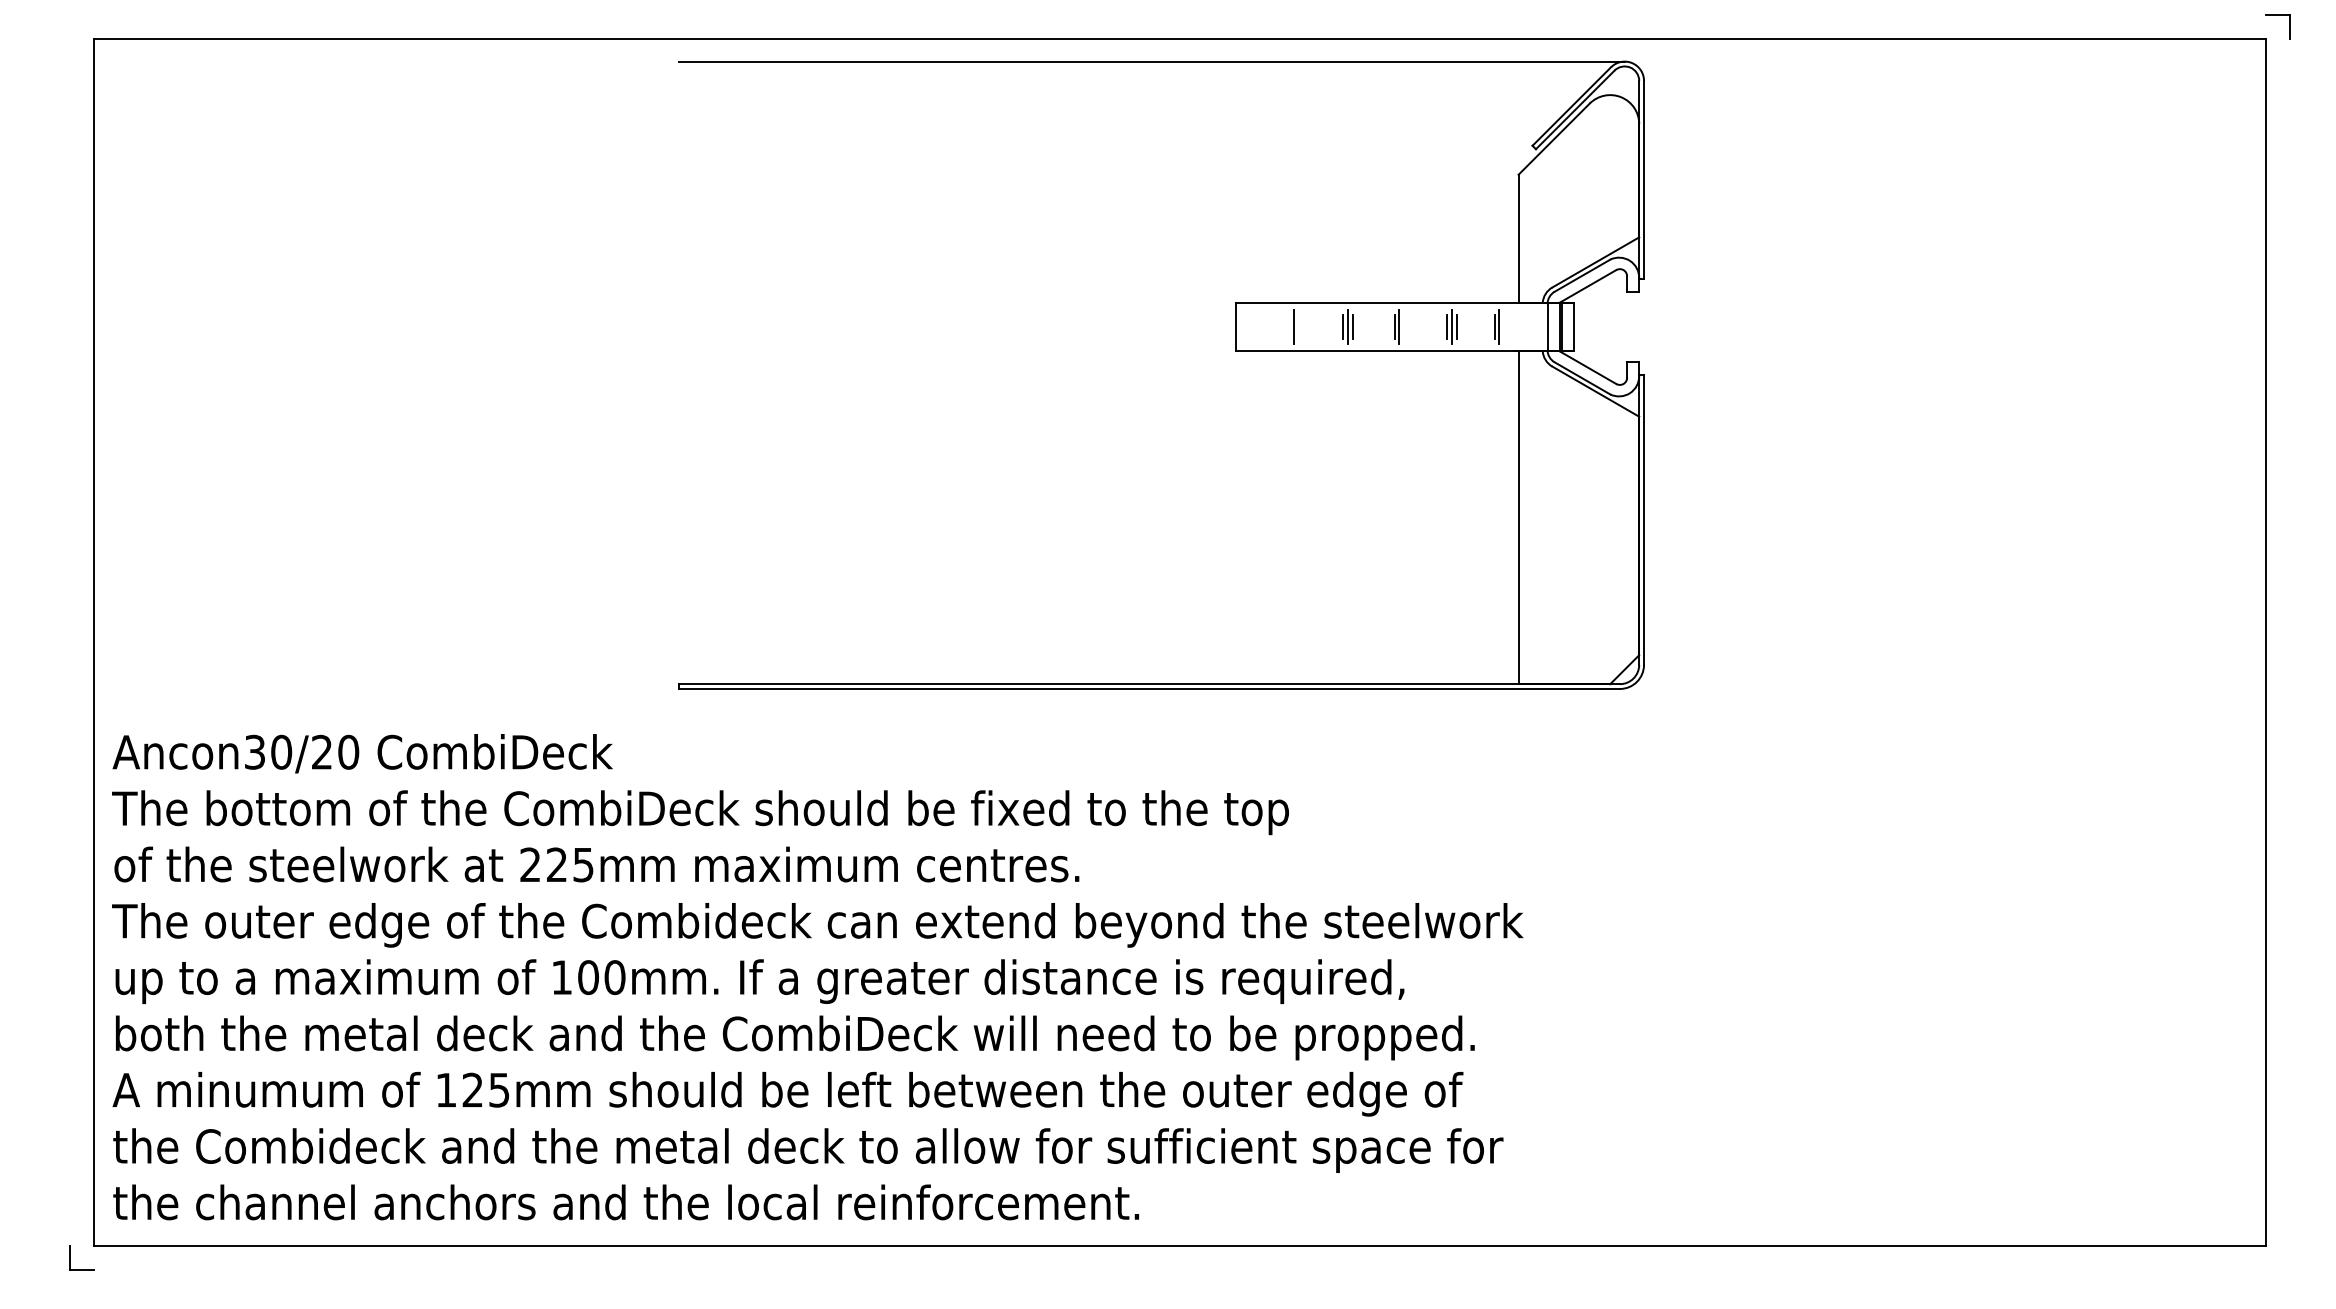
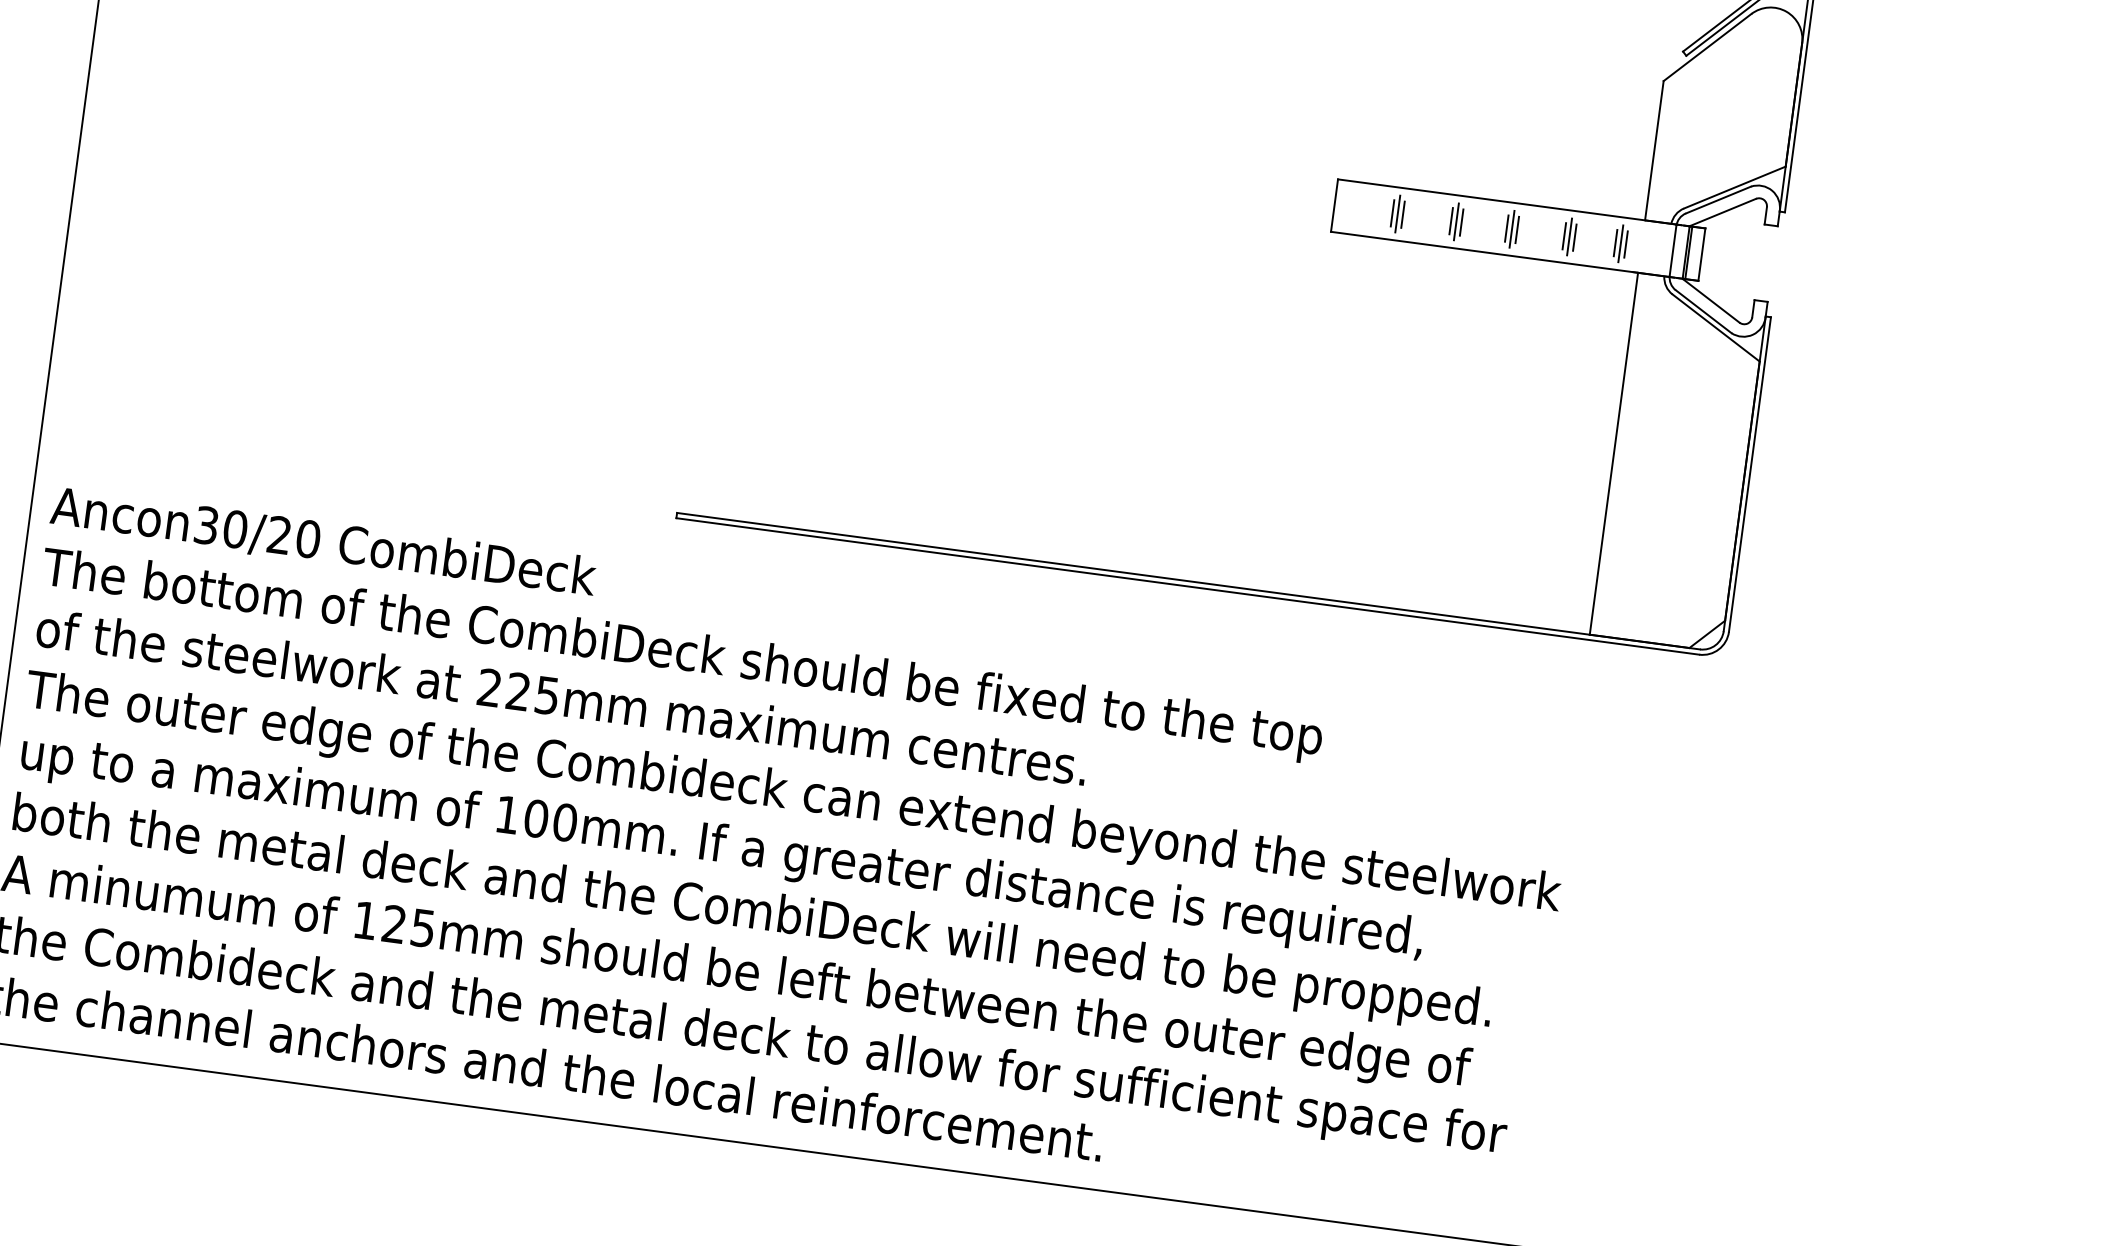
line: (1289, 326) -> (1392, 212), added
line: (1299, 326) -> (1403, 214), added
line: (1404, 326) -> (1517, 229), added
line: (1504, 326) -> (1626, 243), added

